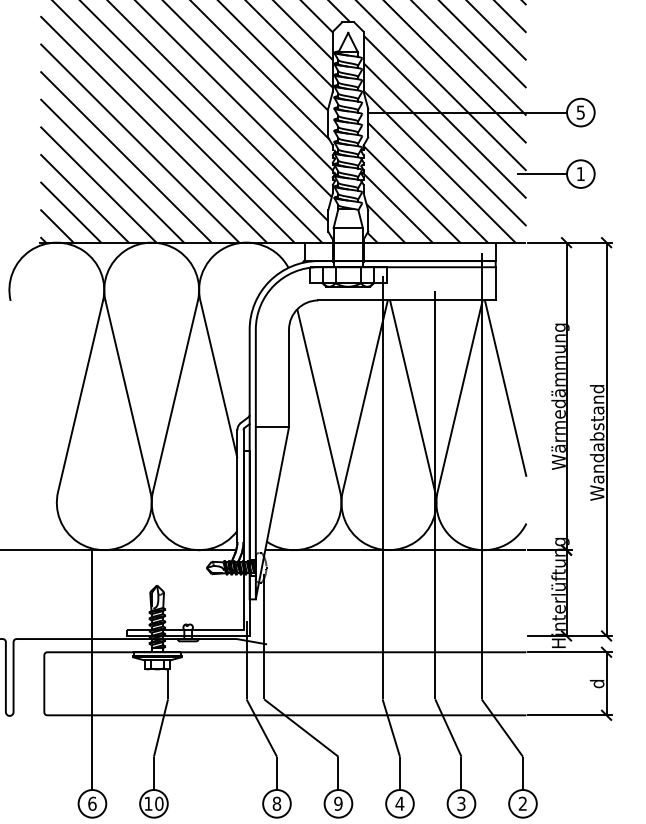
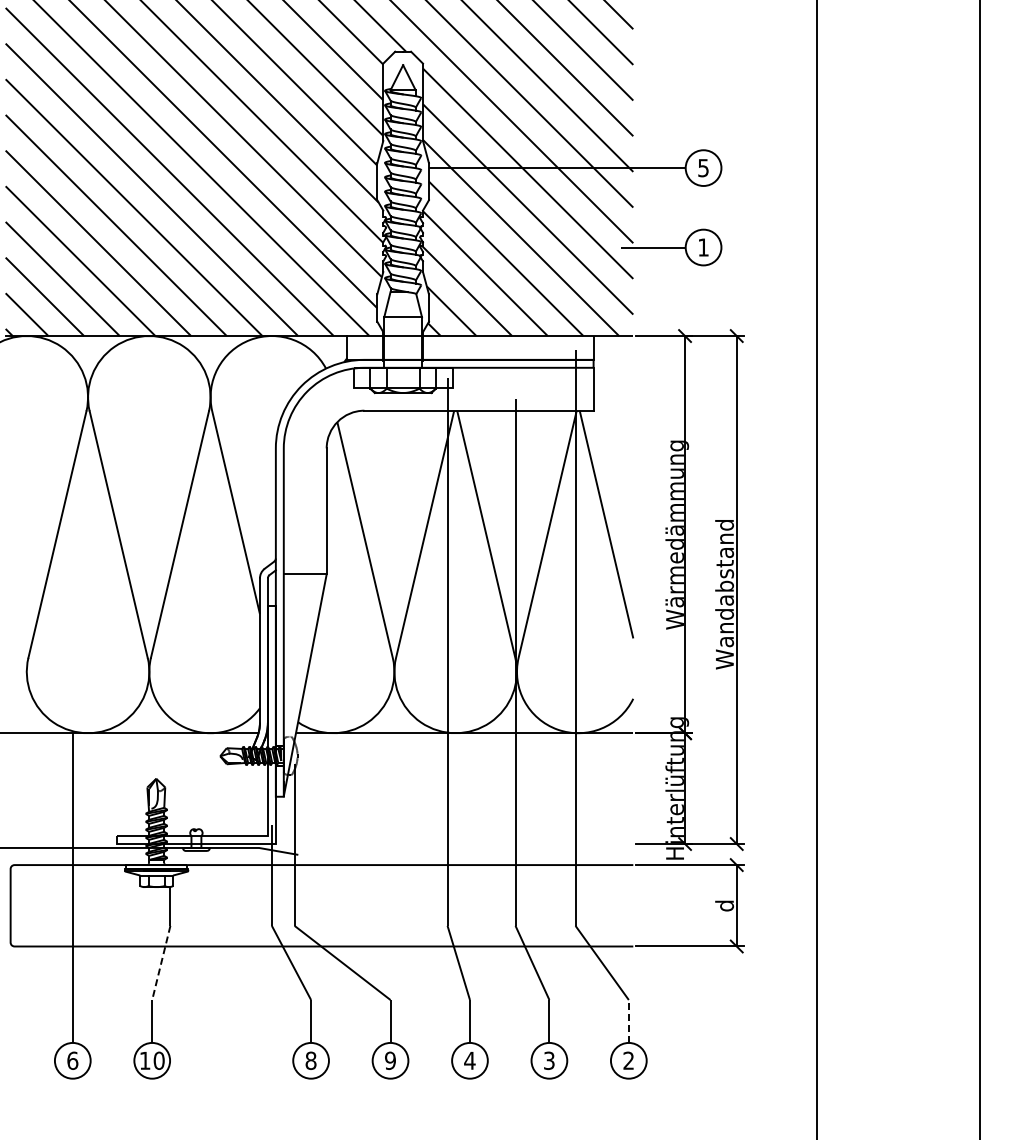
line: (161, 728) -> (161, 963), solid -> dashed
line: (522, 772) -> (628, 1020), solid -> dashed

